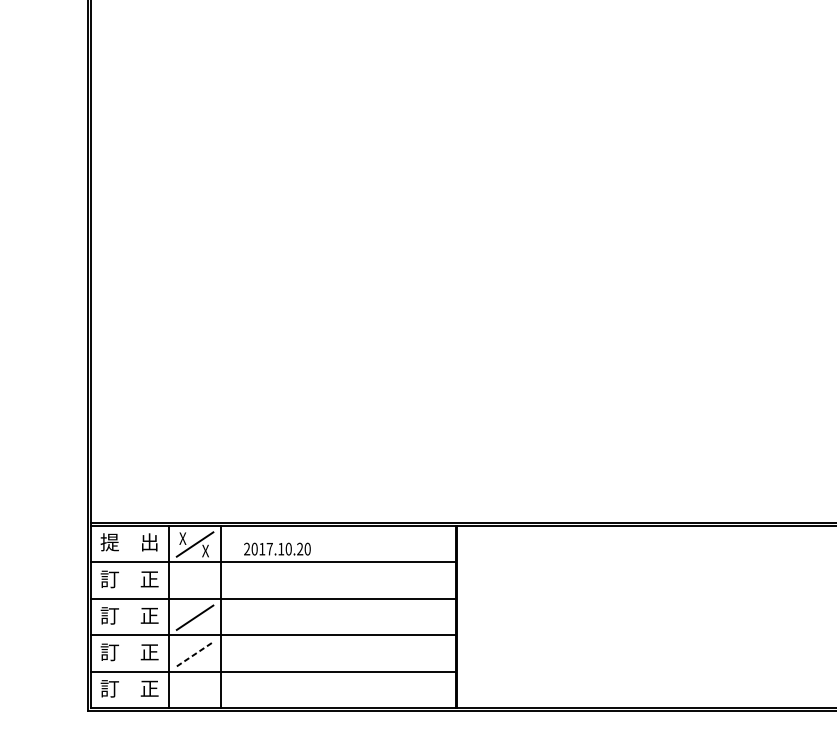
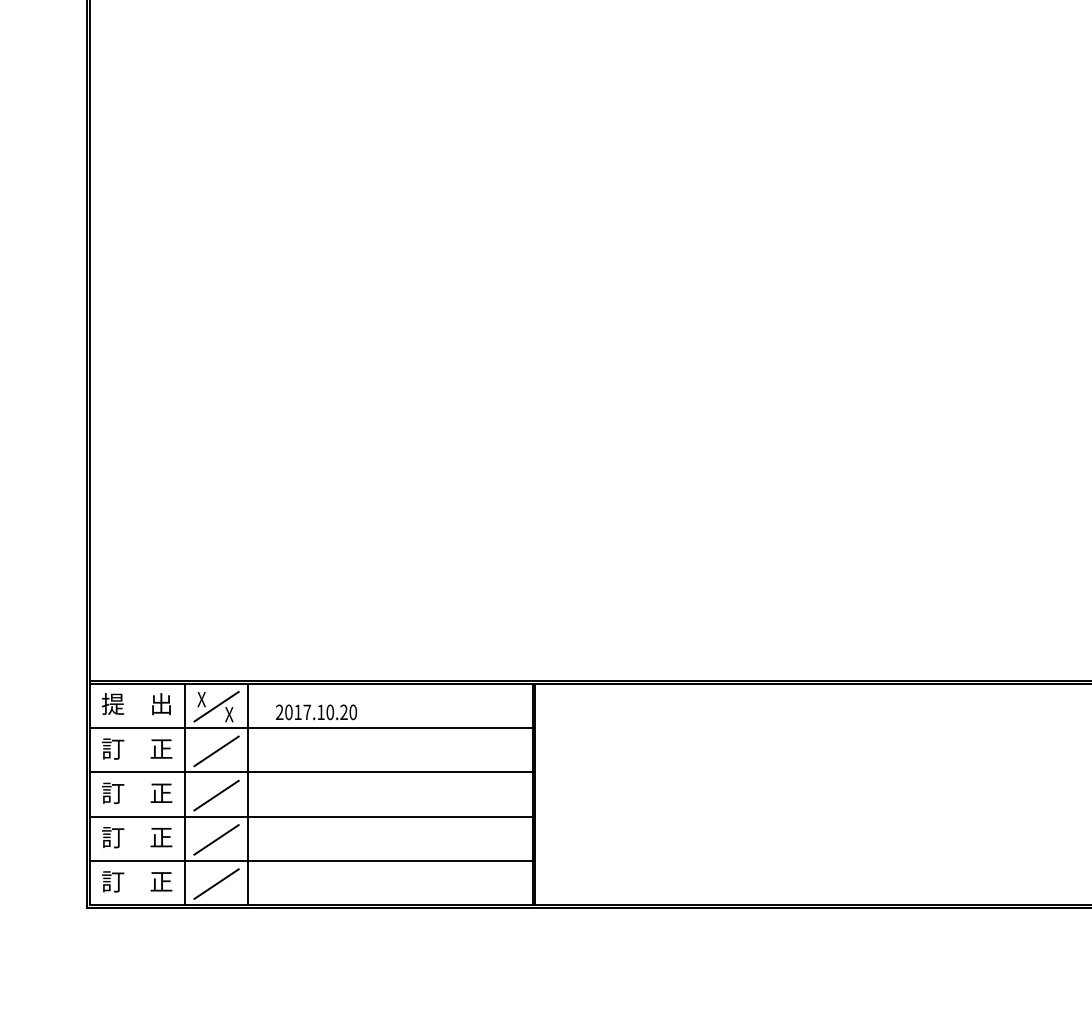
line: (195, 581) -> (216, 751), added
line: (195, 653) -> (216, 839), dashed -> solid
line: (195, 690) -> (216, 883), added

